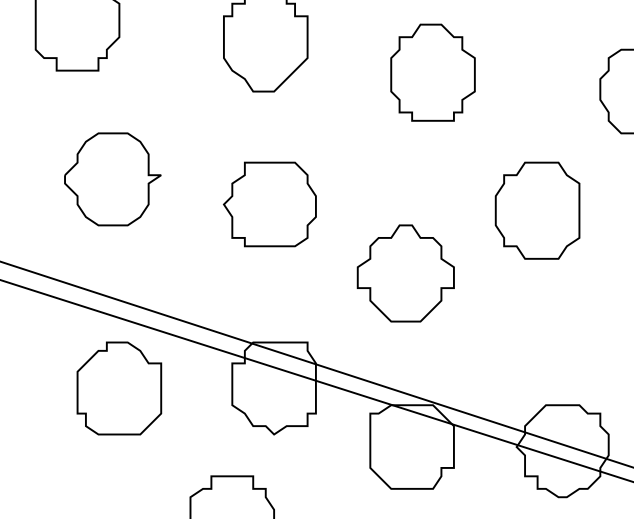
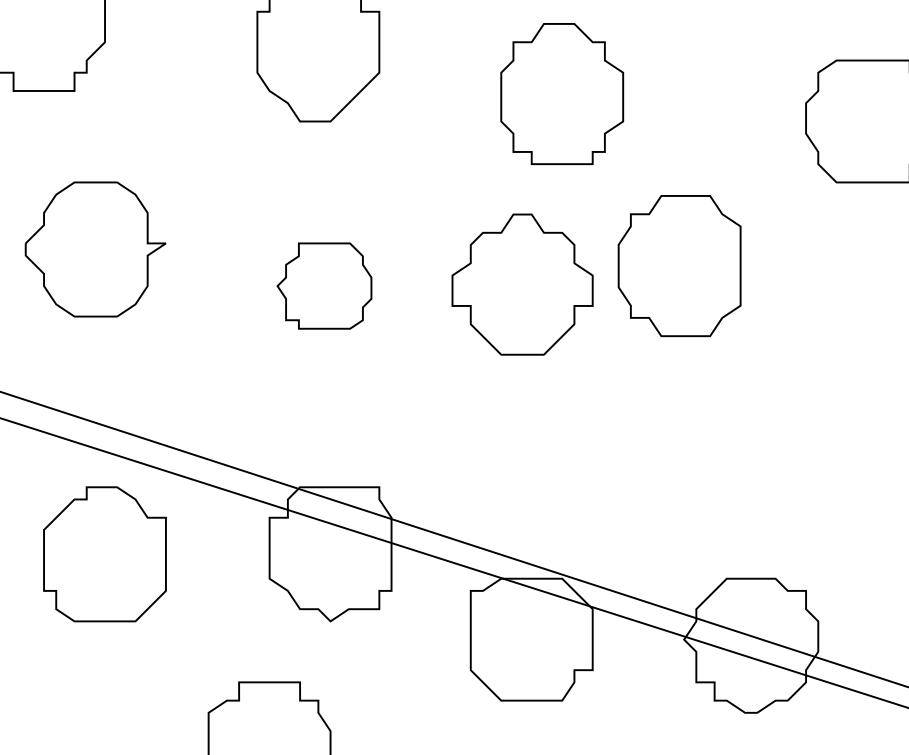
part: (269, 204) -> (323, 286), size x0.7
part: (537, 210) -> (679, 265), moved
part: (405, 273) -> (522, 284), moved

